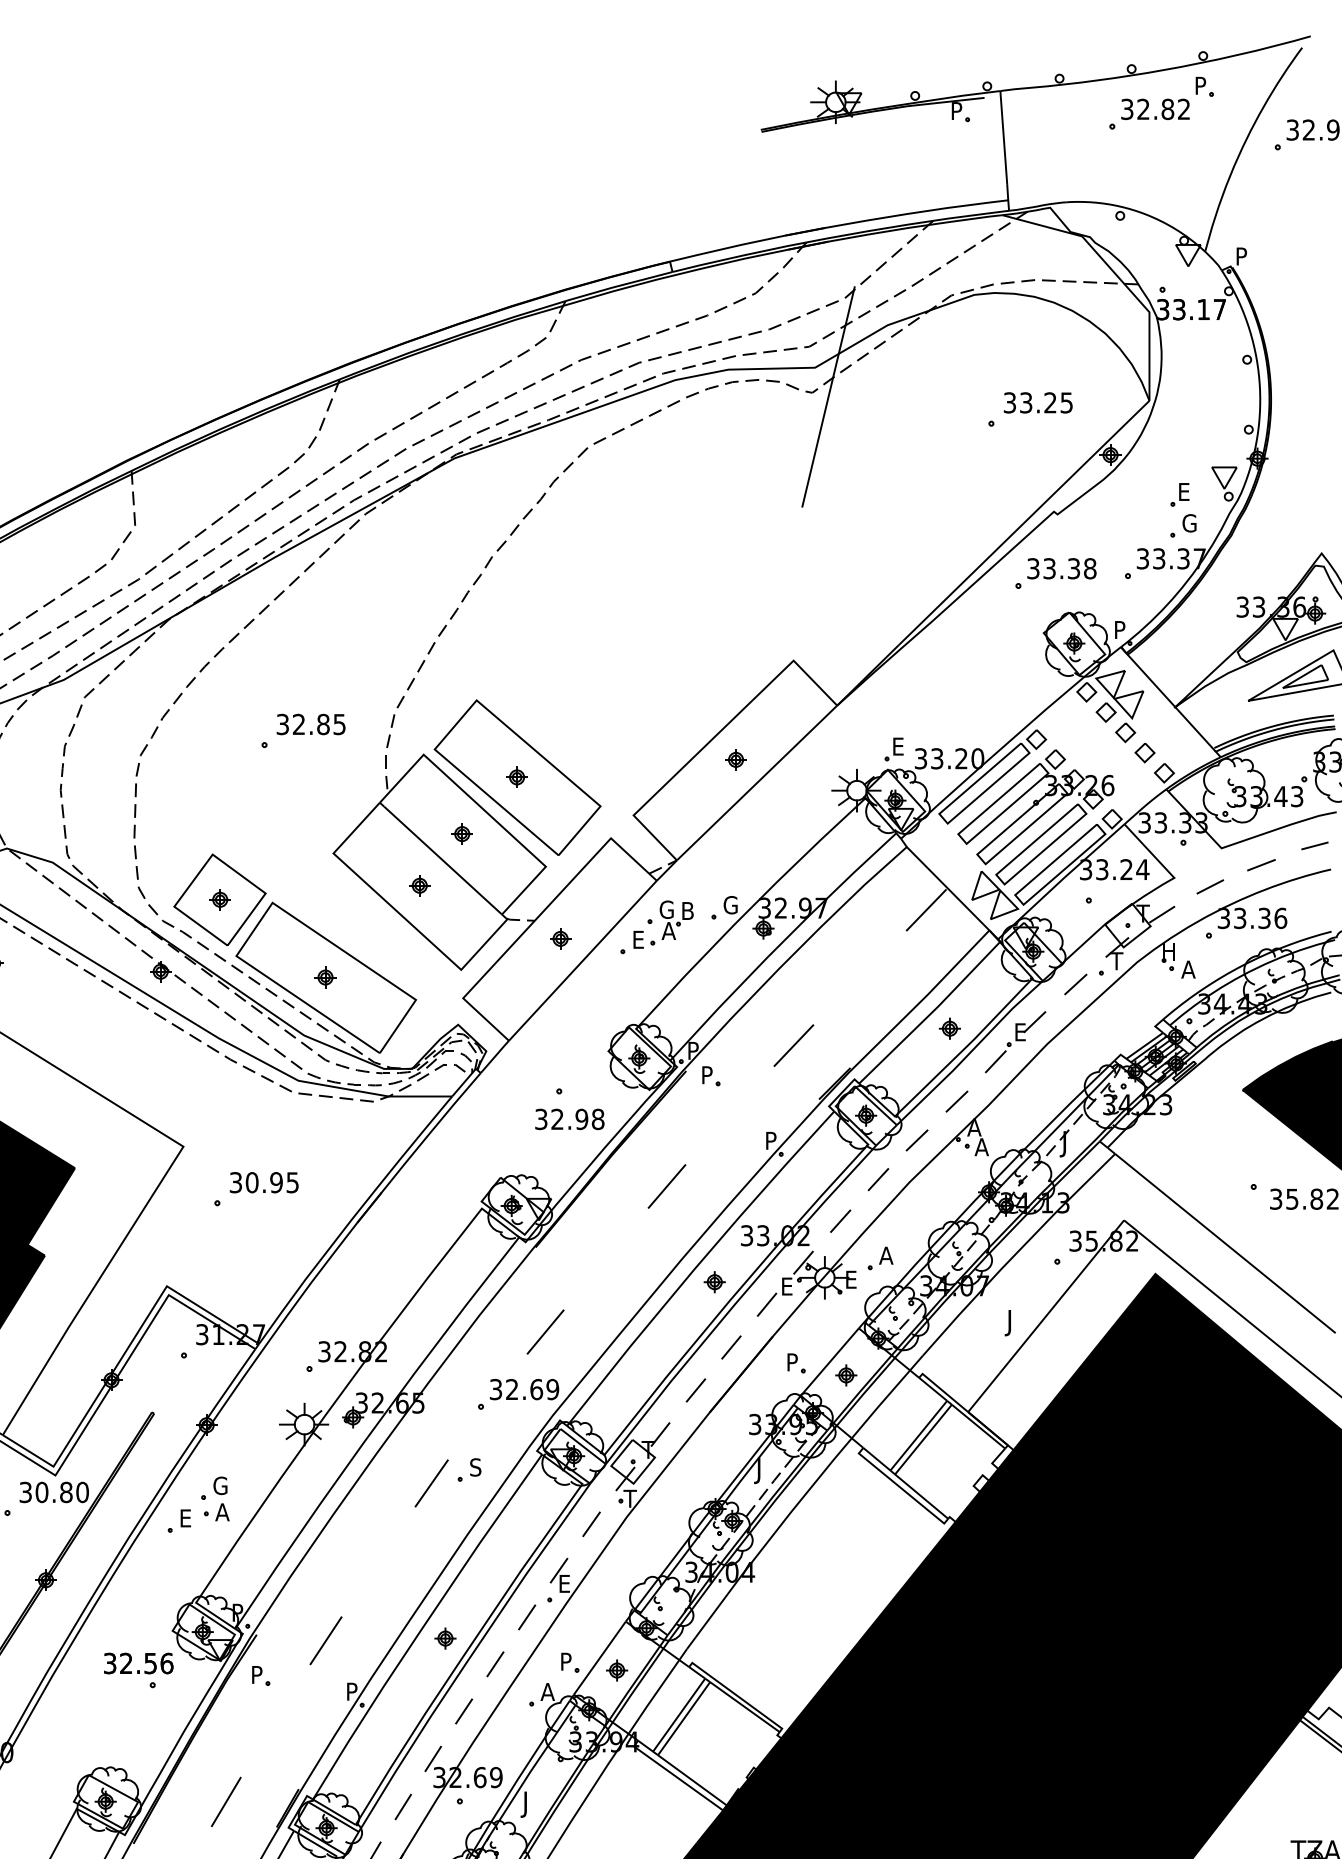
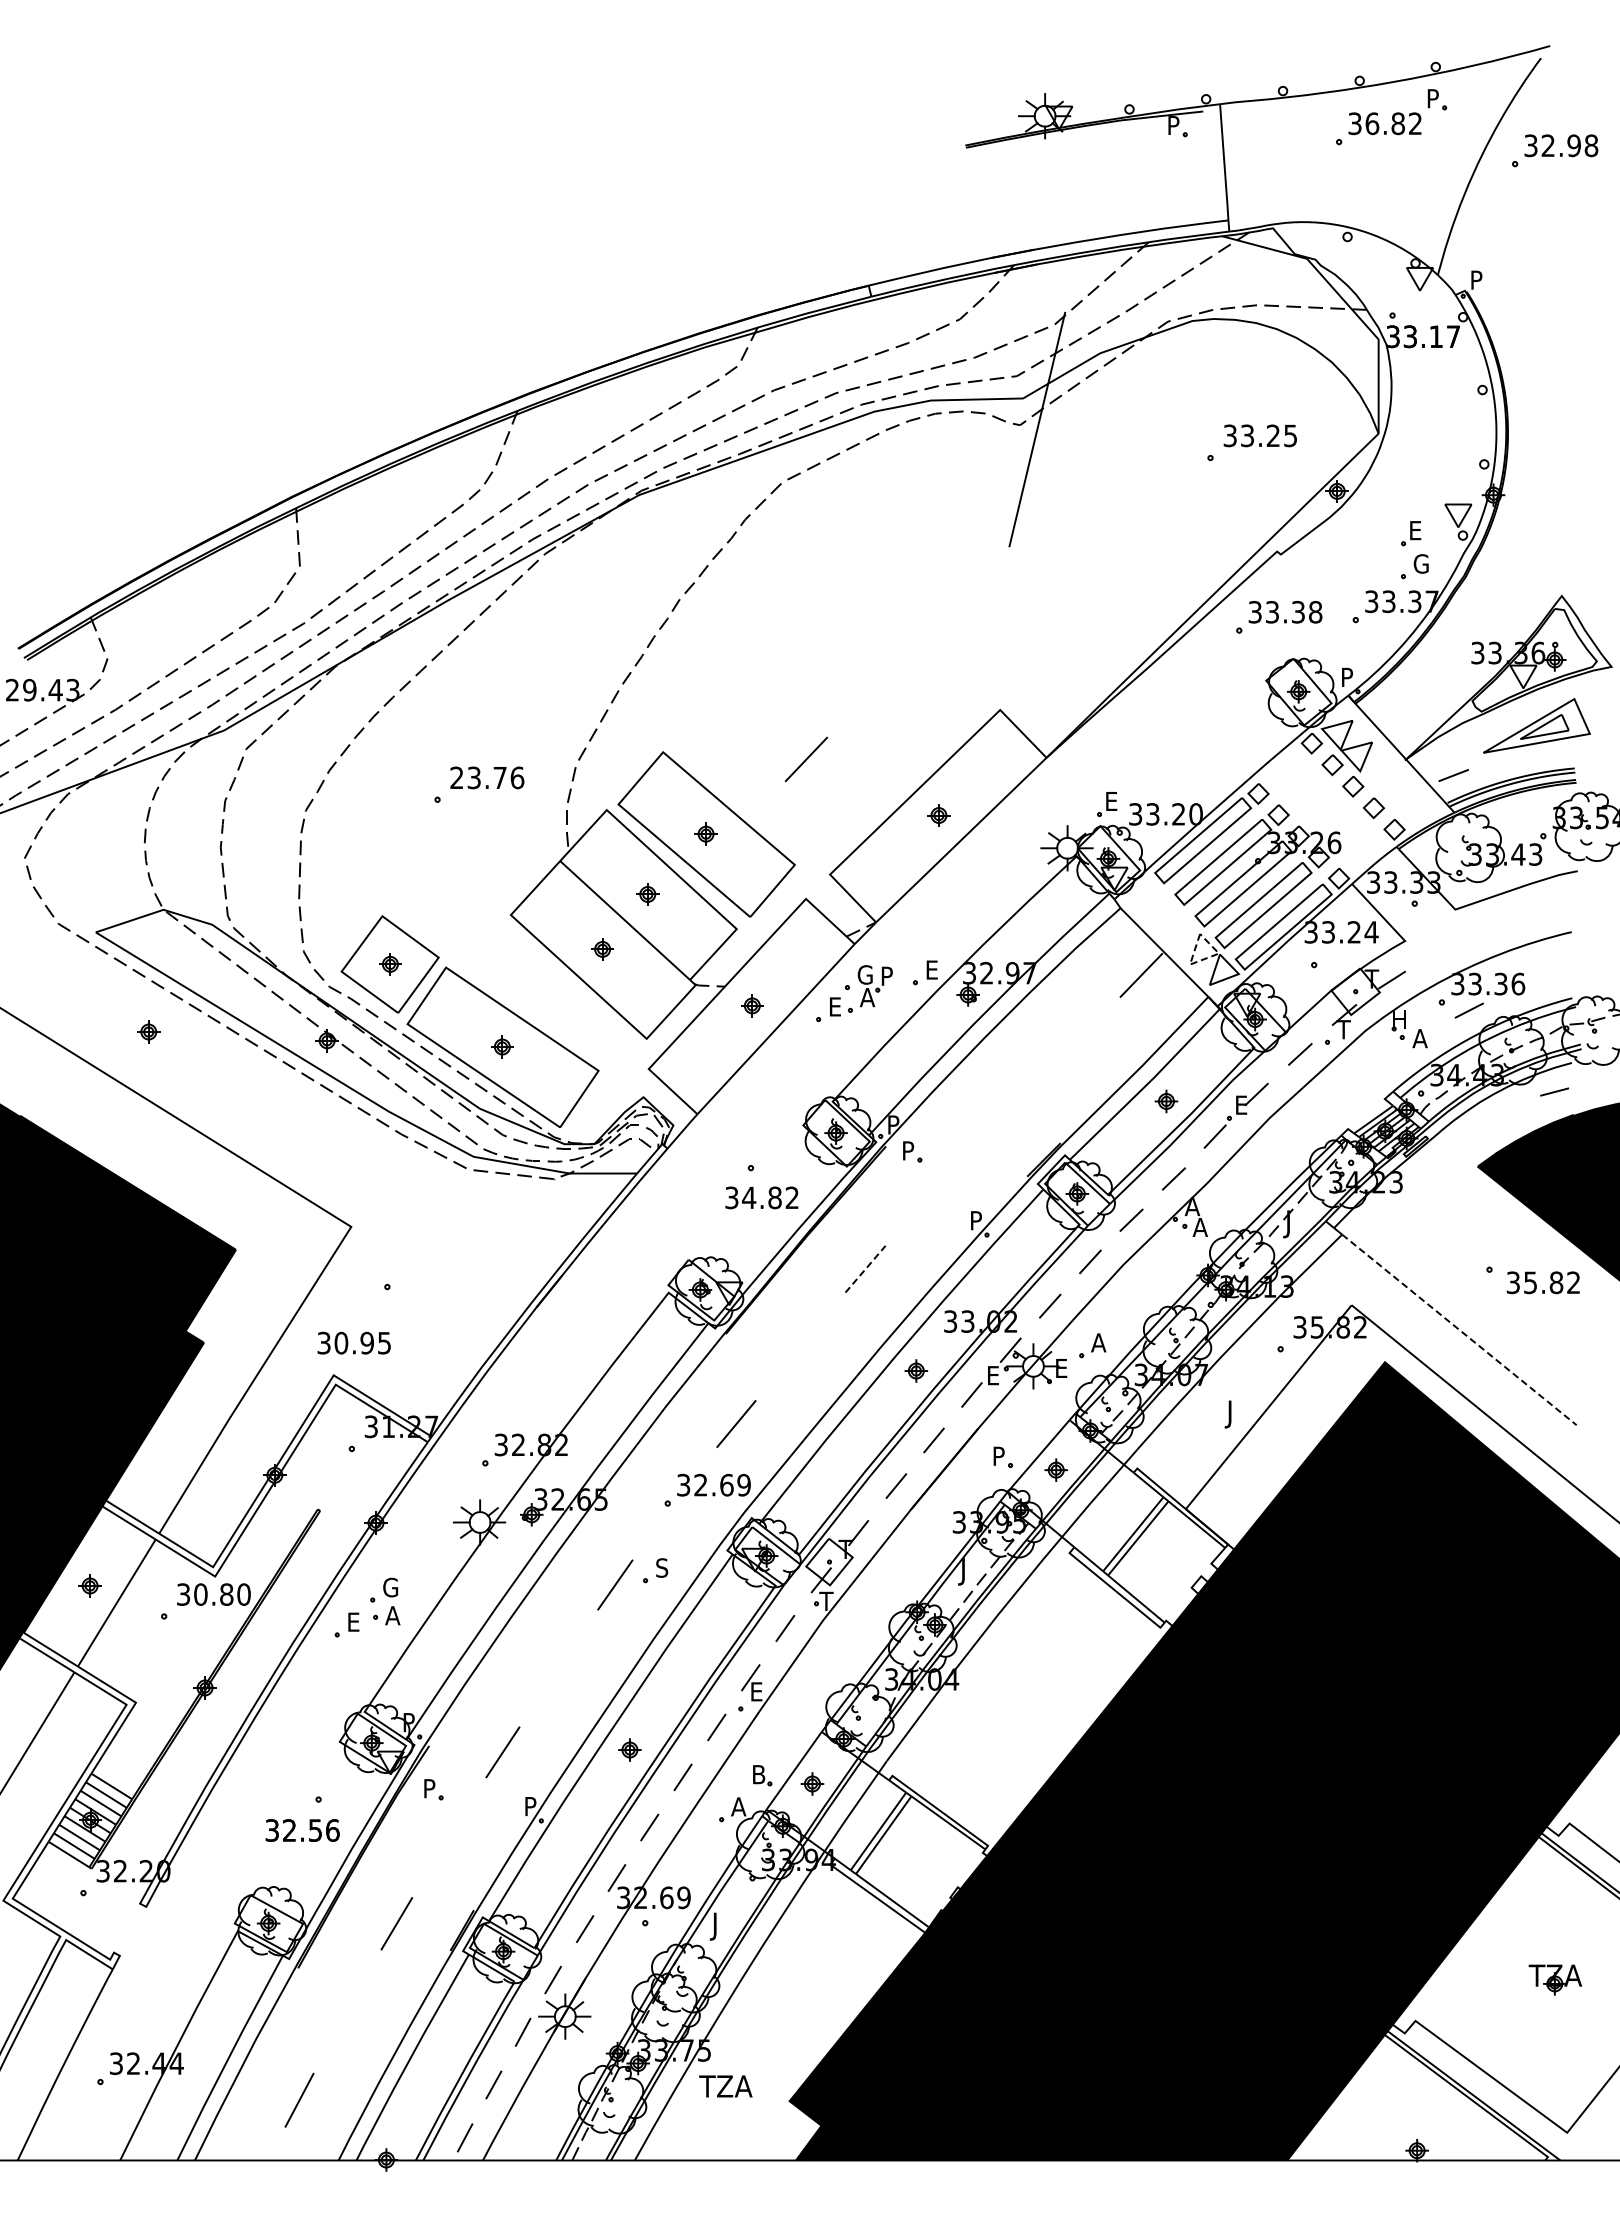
text: (1143, 109) -> (1372, 123), 32.82 -> 36.82
text: (311, 724) -> (487, 777), 32.85 -> 23.76
line: (1314, 845) -> (1554, 1091), moved
line: (1261, 865) -> (1453, 775), moved
line: (1209, 886) -> (1468, 1010), moved
line: (983, 895) -> (1202, 959), solid -> dashed
text: (729, 904) -> (932, 969), G -> E
text: (688, 911) -> (888, 976), B -> P
line: (793, 1045) -> (806, 759), moved
text: (577, 1119) -> (770, 1197), 32.98 -> 34.82
text: (263, 1182) -> (353, 1342), moved
line: (666, 1186) -> (865, 1269), solid -> dashed
line: (1225, 1244) -> (1459, 1330), solid -> dashed
text: (568, 1661) -> (760, 1774), P -> B
text: (138, 1663) -> (302, 1830), moved

